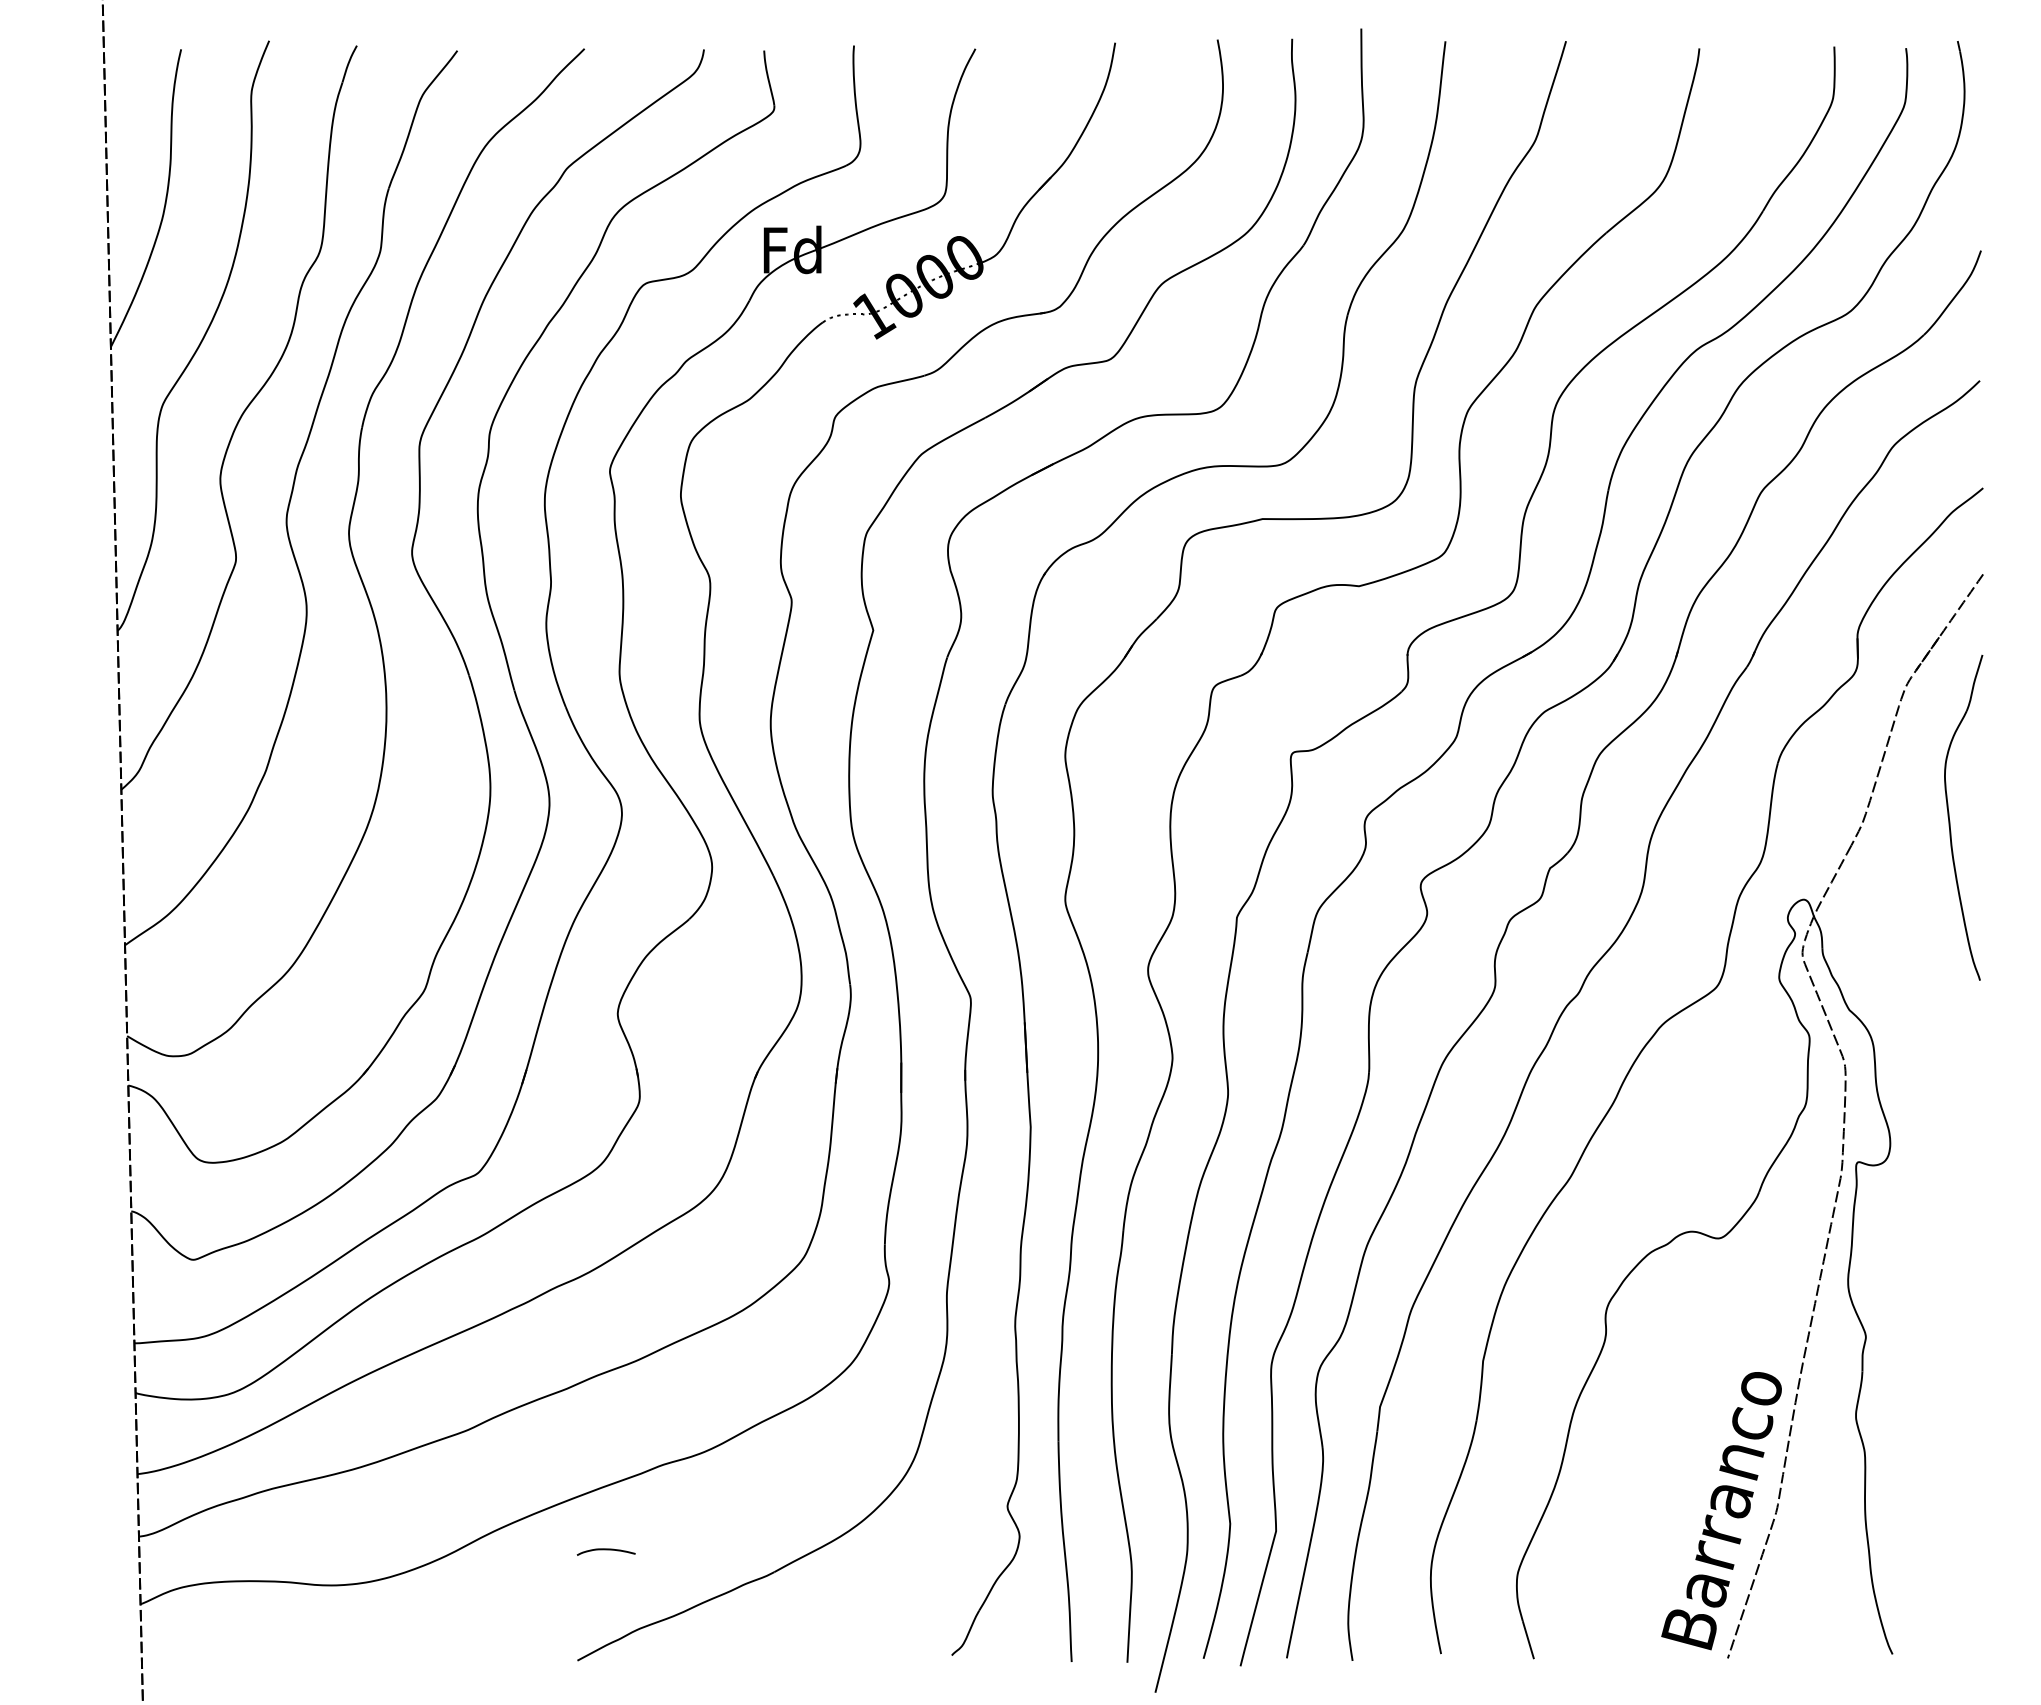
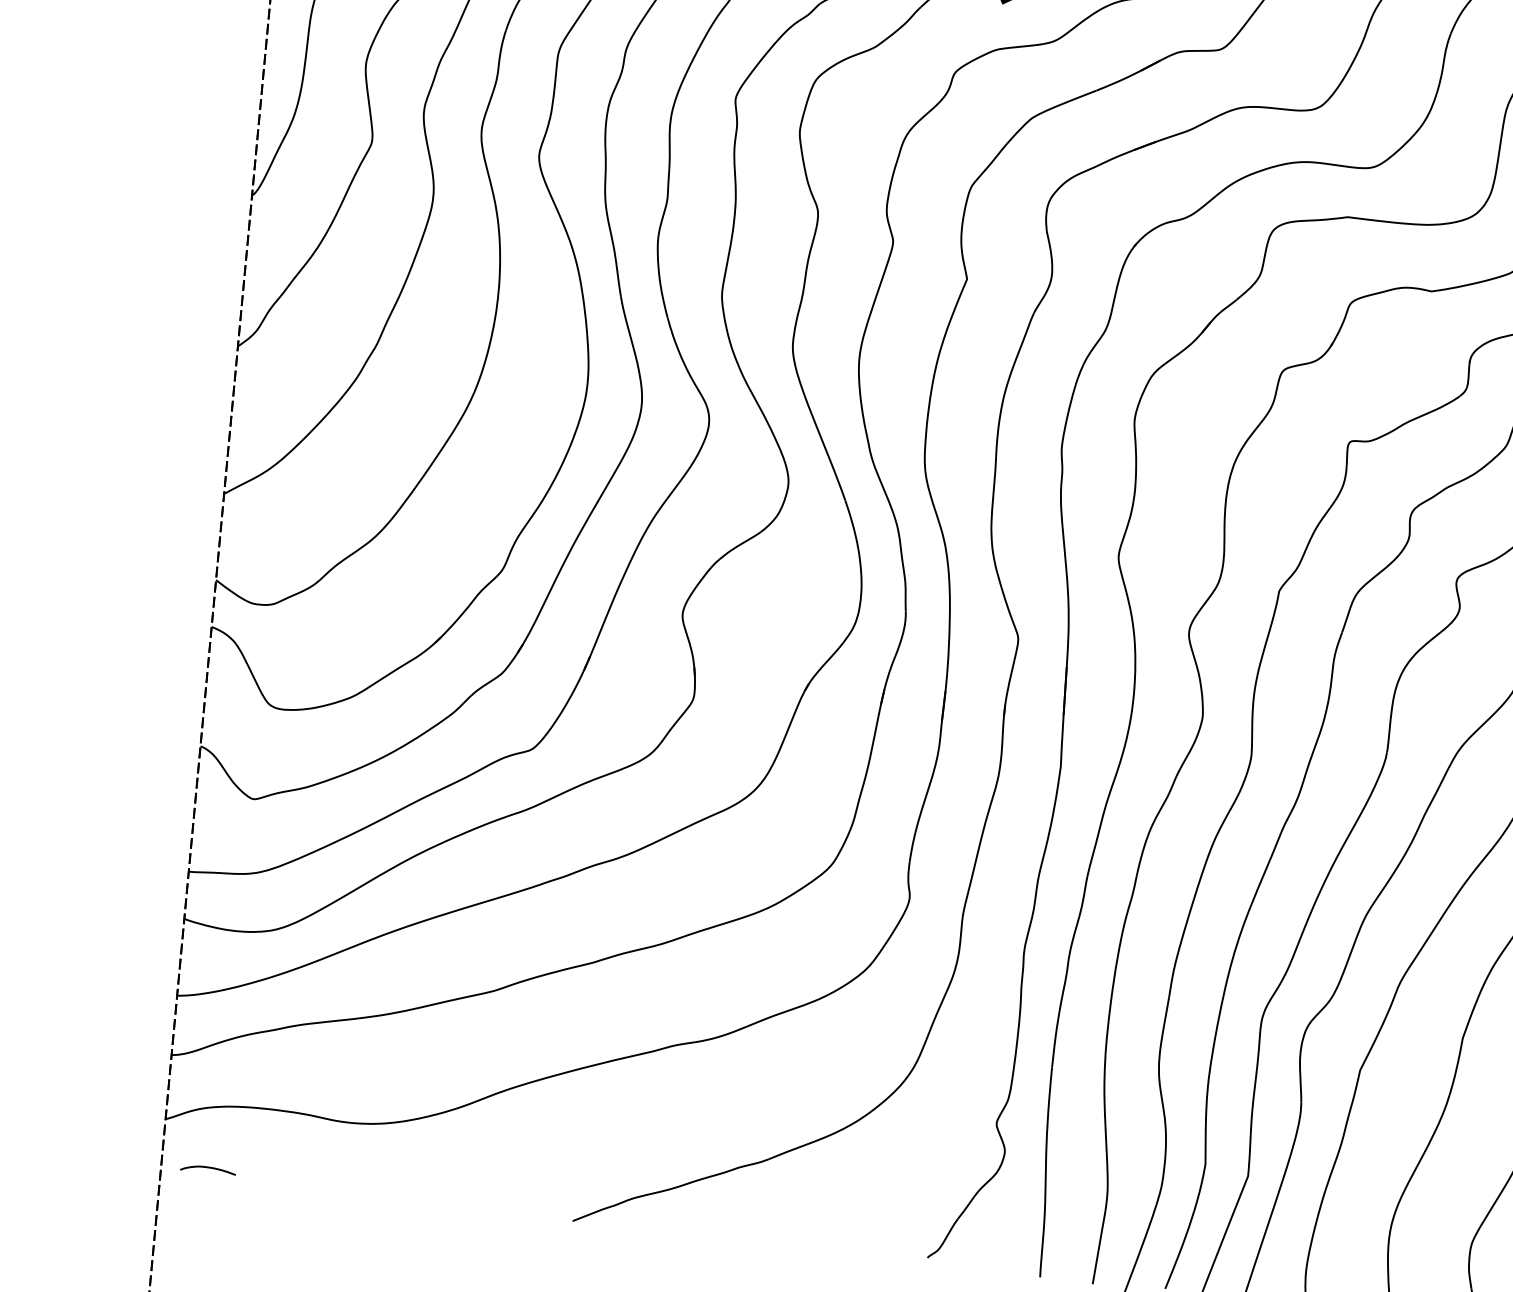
curve: (605, 1550) -> (207, 1168), moved

